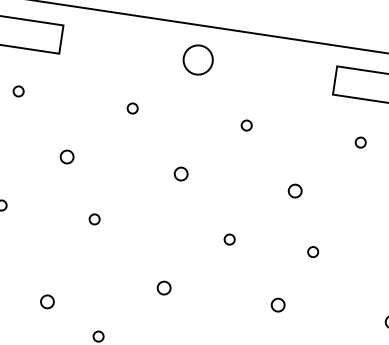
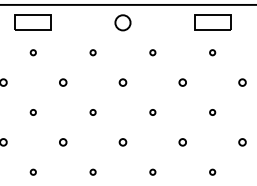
circle: (93, 219) -> (92, 112), moved
circle: (312, 252) -> (212, 112), moved
circle: (47, 302) -> (63, 142), moved

